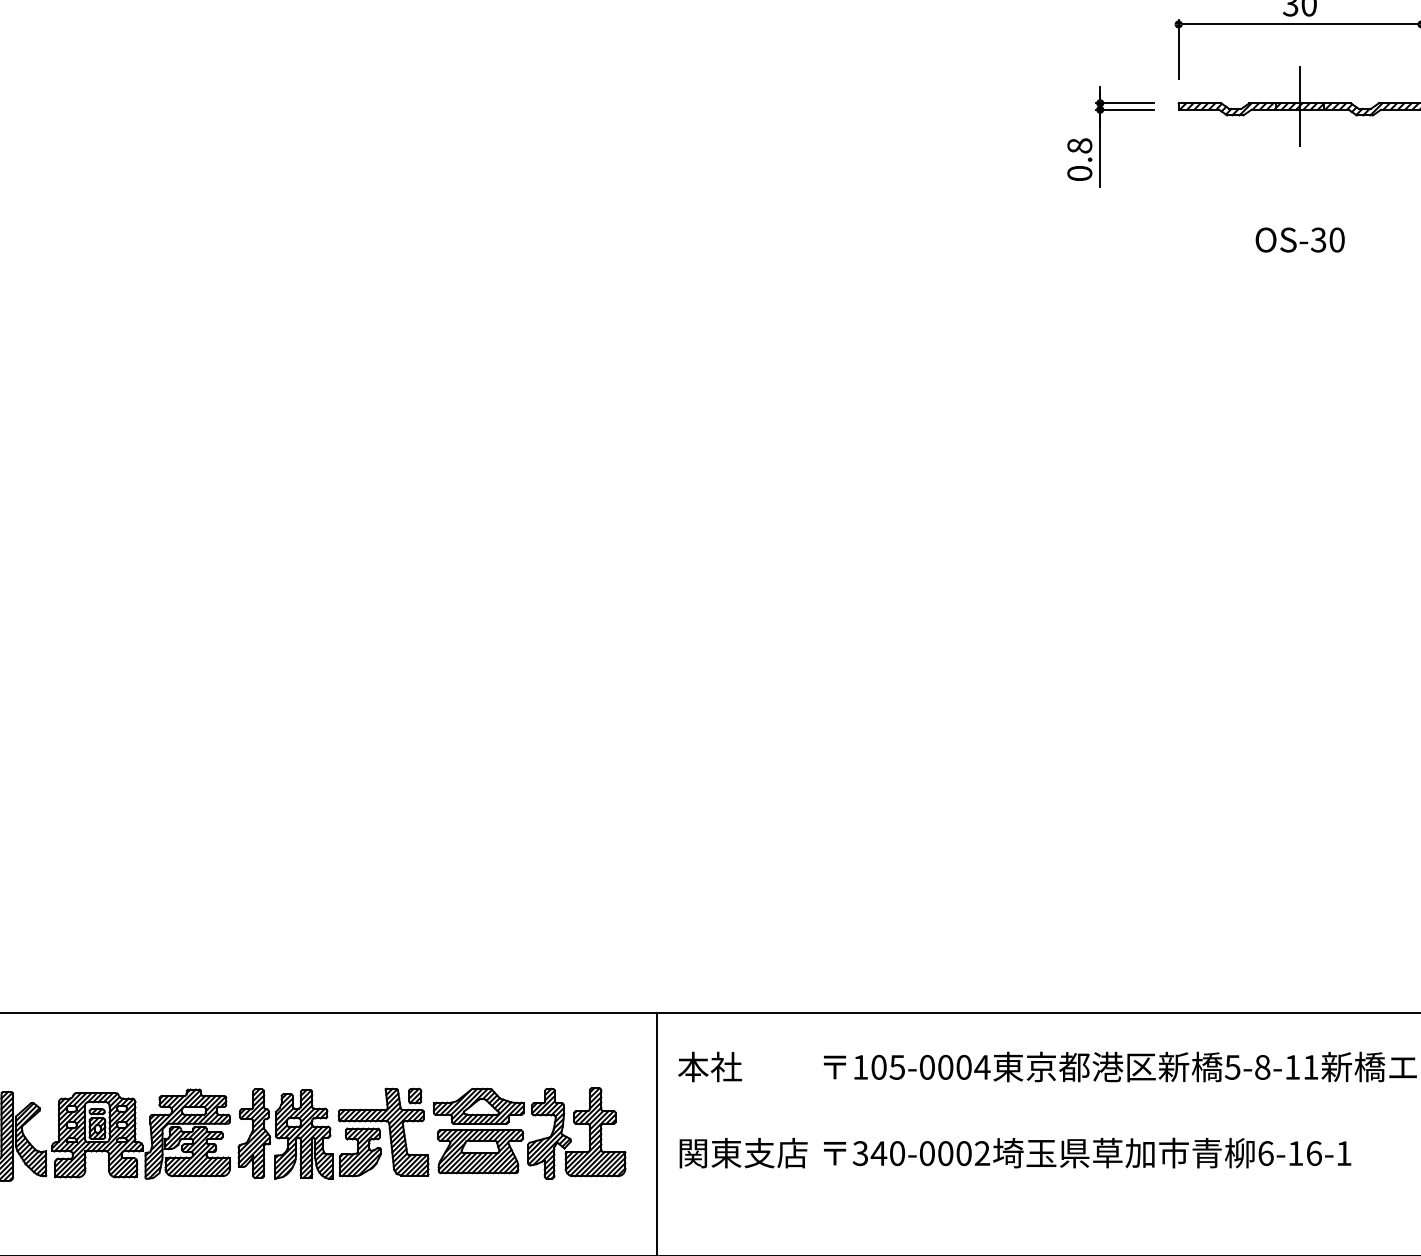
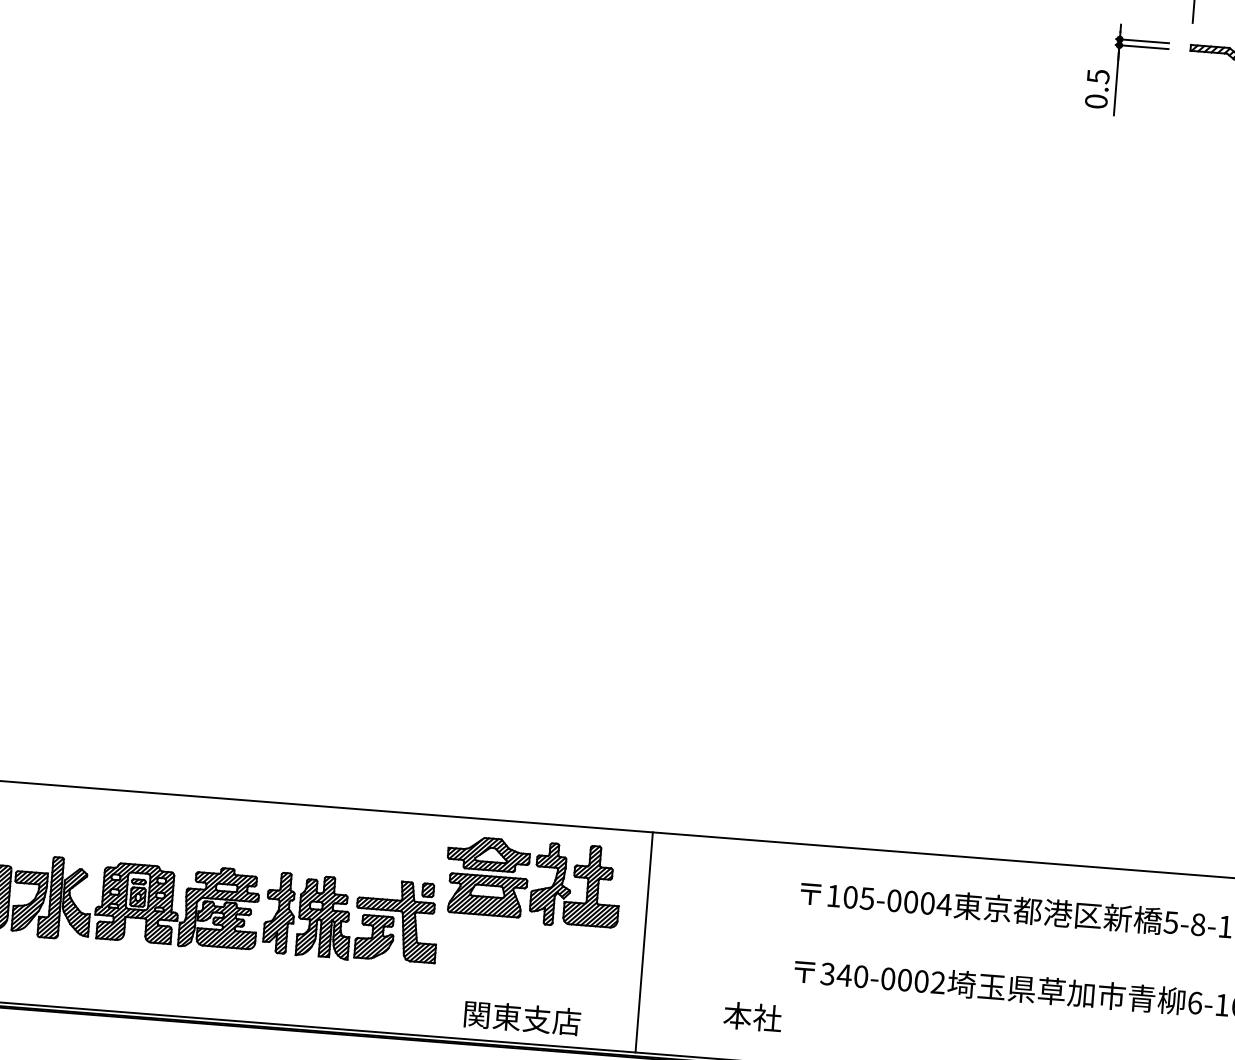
text: (1079, 145) -> (1098, 76), 0.8 -> 0.5
text: (709, 1066) -> (752, 1016), moved
part: (529, 1133) -> (533, 882), moved
text: (743, 1153) -> (522, 1018), moved

